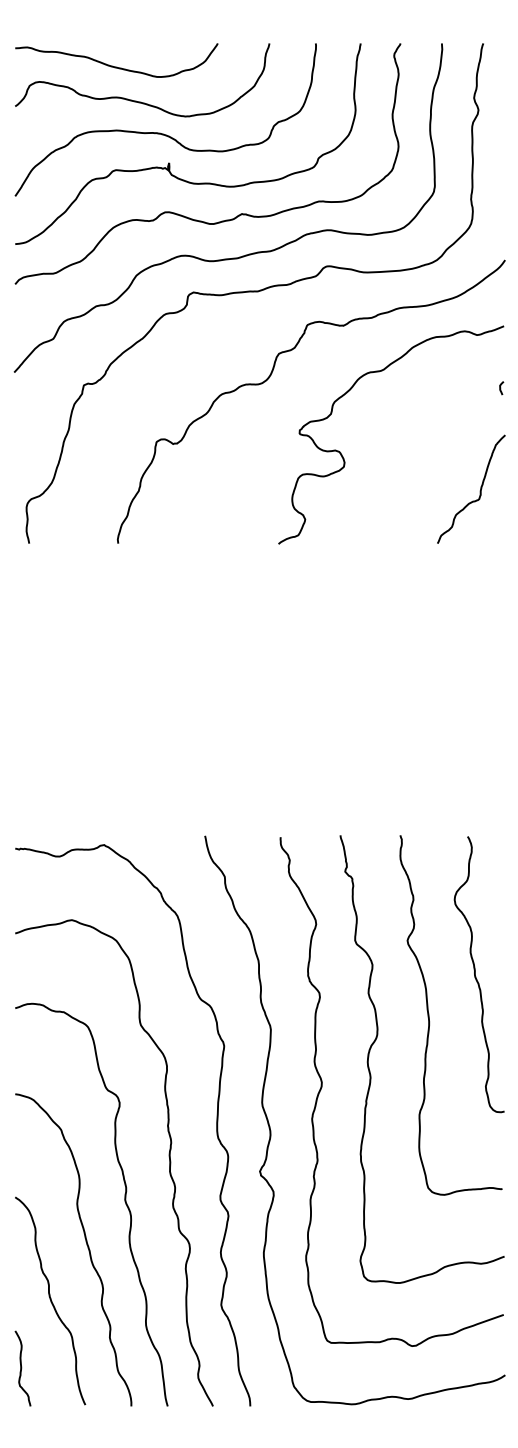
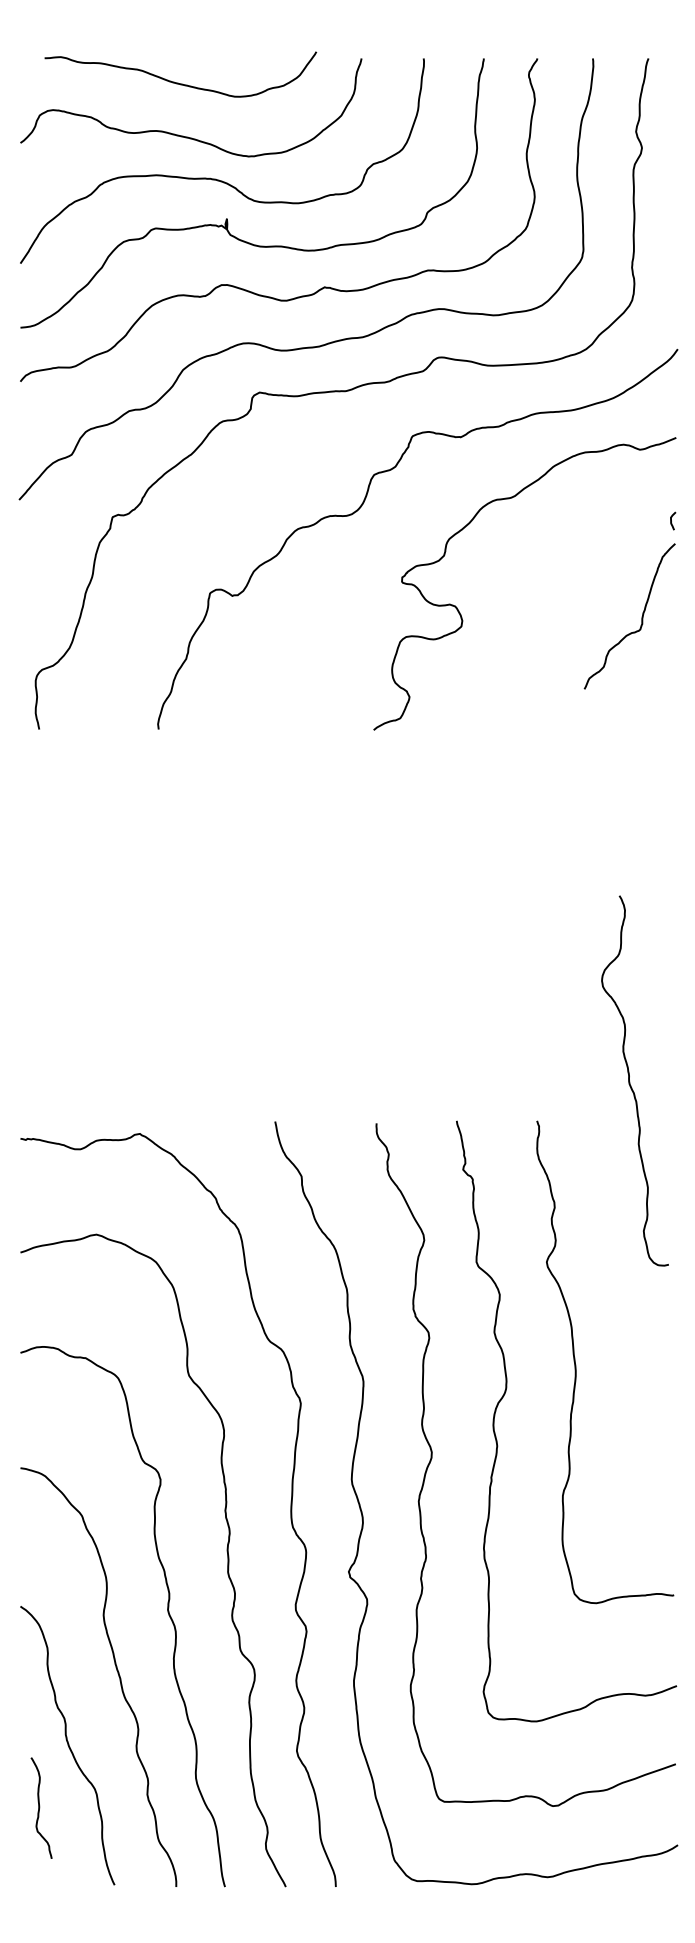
curve: (116, 66) -> (180, 82), moved
curve: (479, 491) -> (640, 619), moved
curve: (476, 976) -> (631, 1083), moved
curve: (22, 1368) -> (40, 1807), moved

